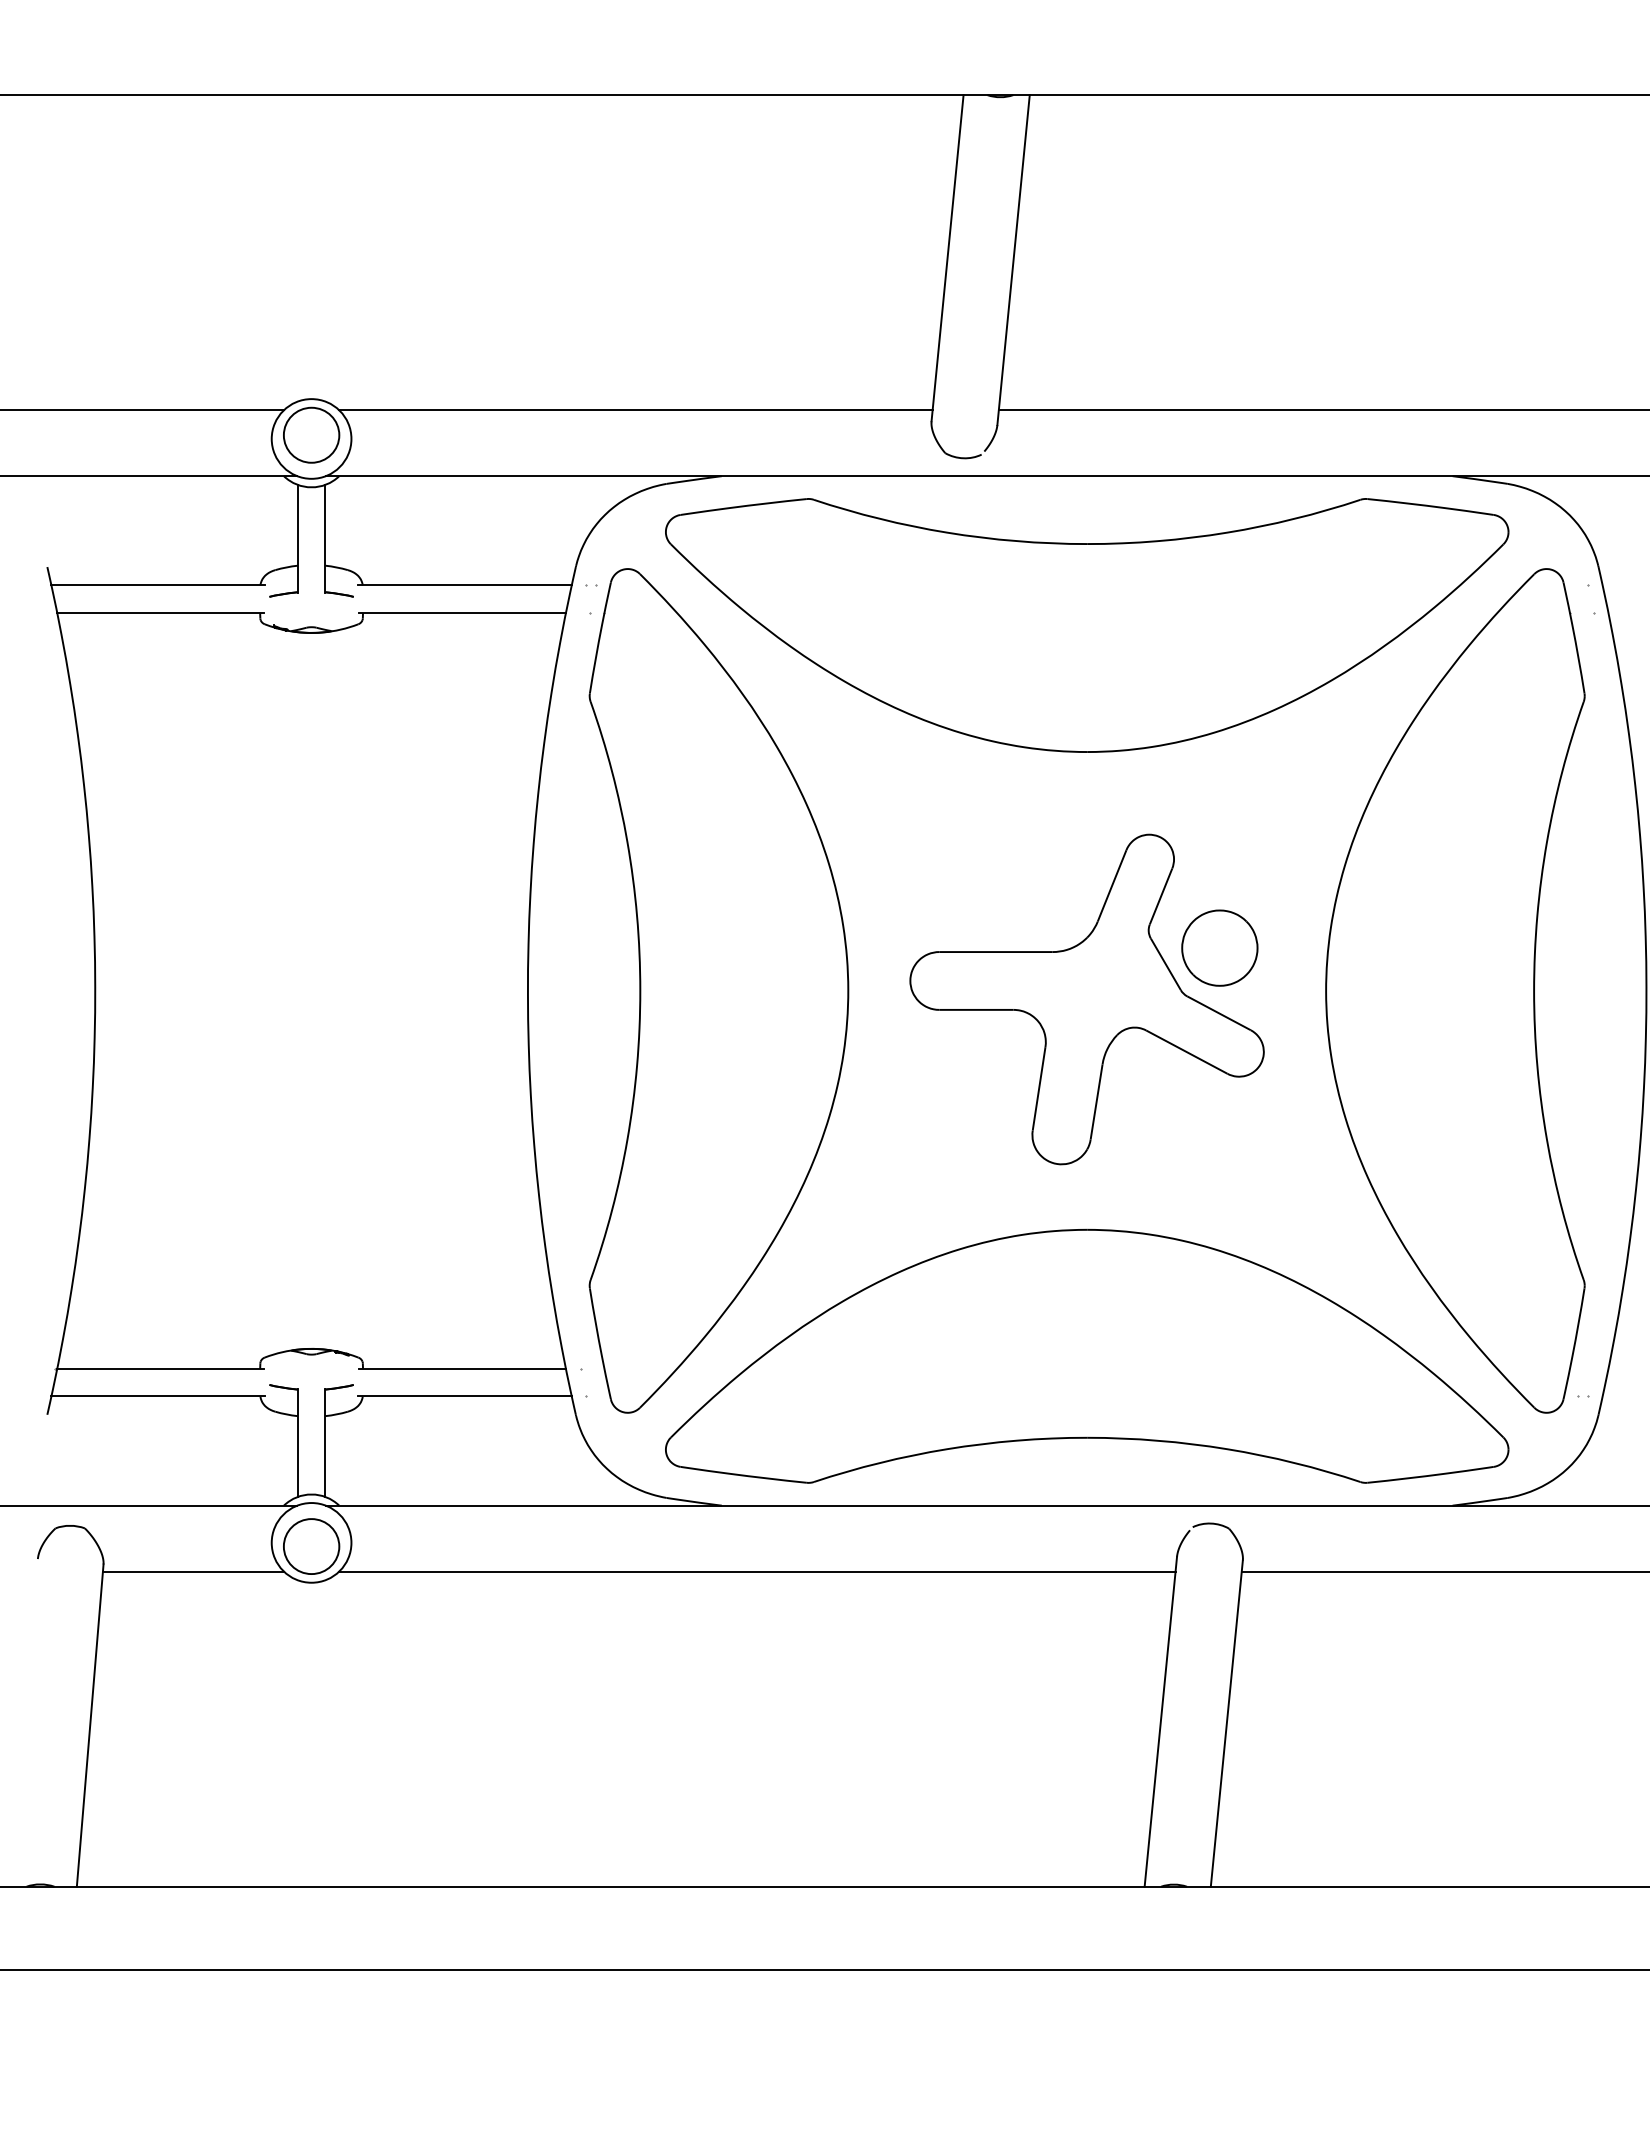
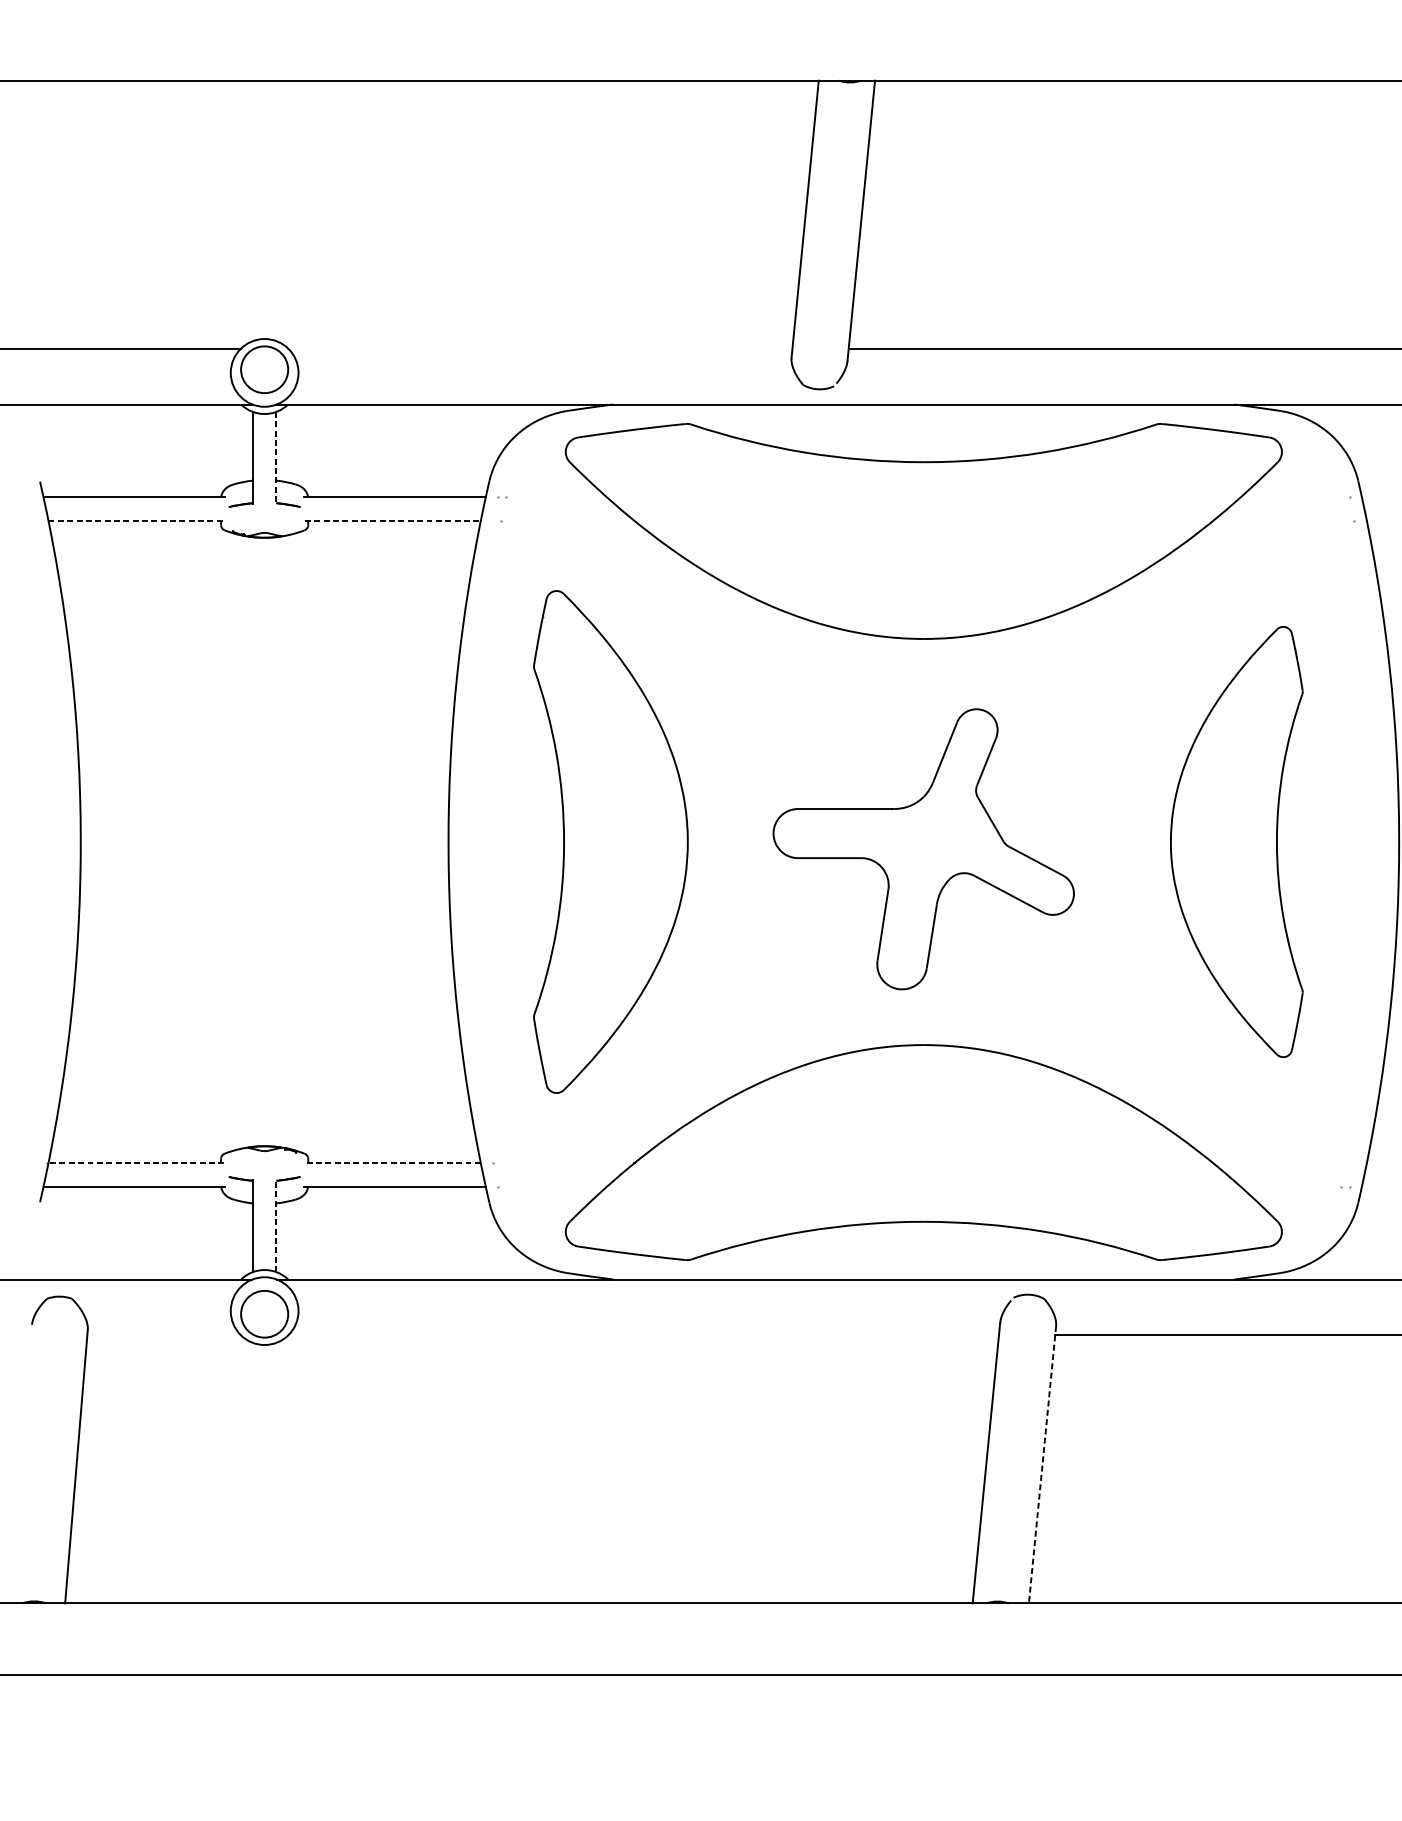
line: (635, 410) -> (539, 348), removed
line: (325, 538) -> (276, 457), solid -> dashed
line: (161, 613) -> (137, 521), solid -> dashed
line: (462, 613) -> (392, 521), solid -> dashed
part: (1219, 947) -> (1036, 805), removed
part: (718, 990) -> (610, 841), size x0.7
part: (1455, 990) -> (1236, 841), size x0.6
line: (160, 1368) -> (136, 1162), solid -> dashed
line: (462, 1368) -> (392, 1162), solid -> dashed
line: (325, 1443) -> (276, 1226), solid -> dashed
line: (192, 1571) -> (163, 1335), removed
line: (757, 1571) -> (643, 1335), removed
line: (1226, 1723) -> (1042, 1464), solid -> dashed

